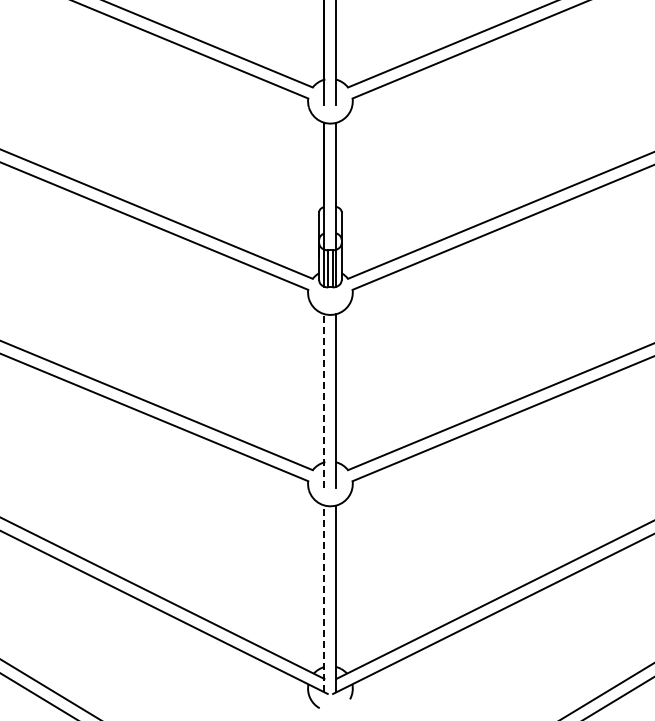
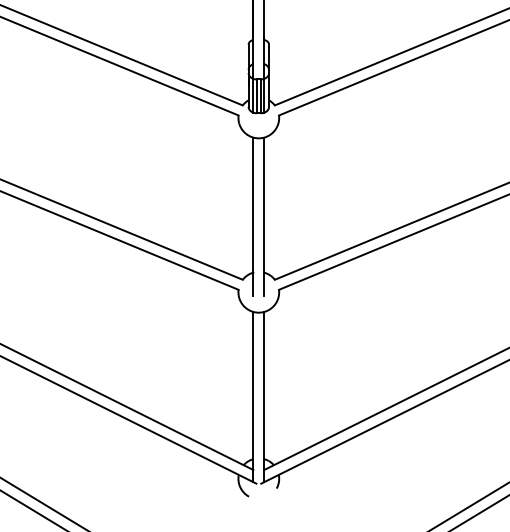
line: (324, 401) -> (253, 217), dashed -> solid
line: (324, 598) -> (253, 396), dashed -> solid

